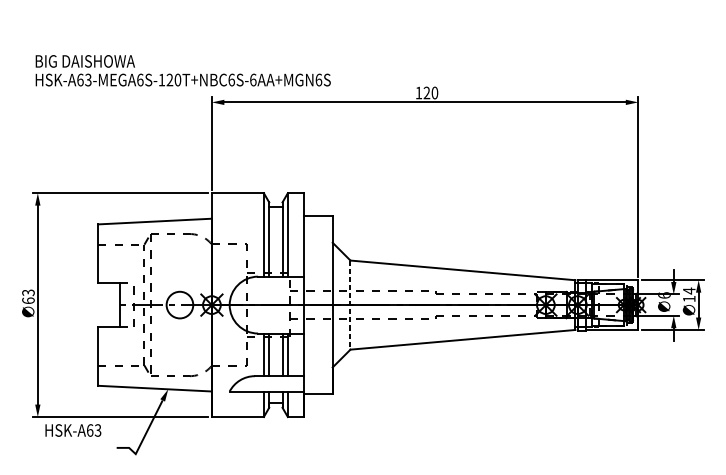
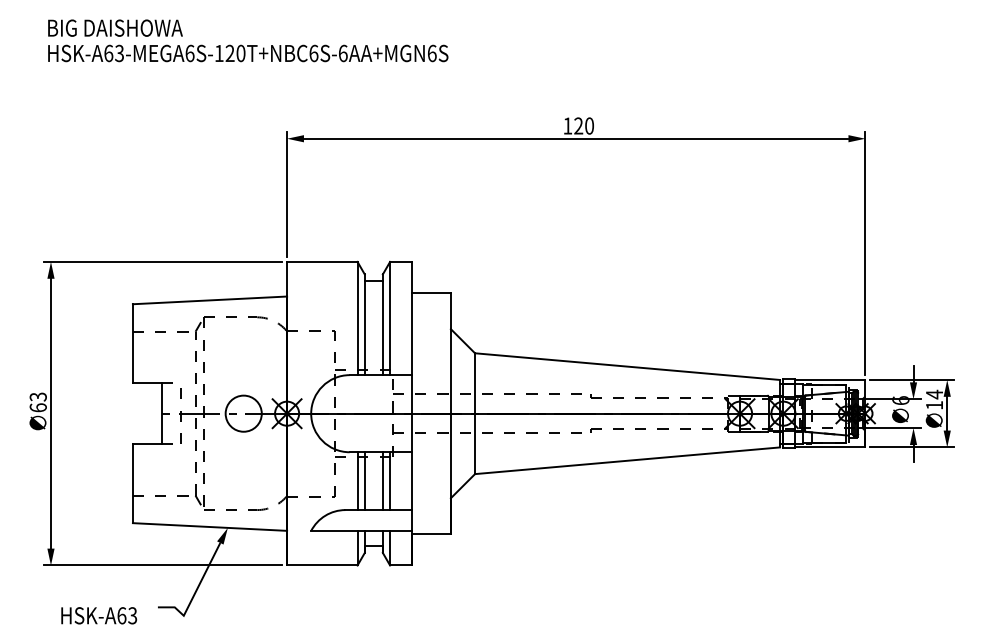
text: (183, 70) -> (248, 40), moved
line: (350, 305) -> (475, 414), dashed -> solid
text: (73, 430) -> (99, 615), moved

